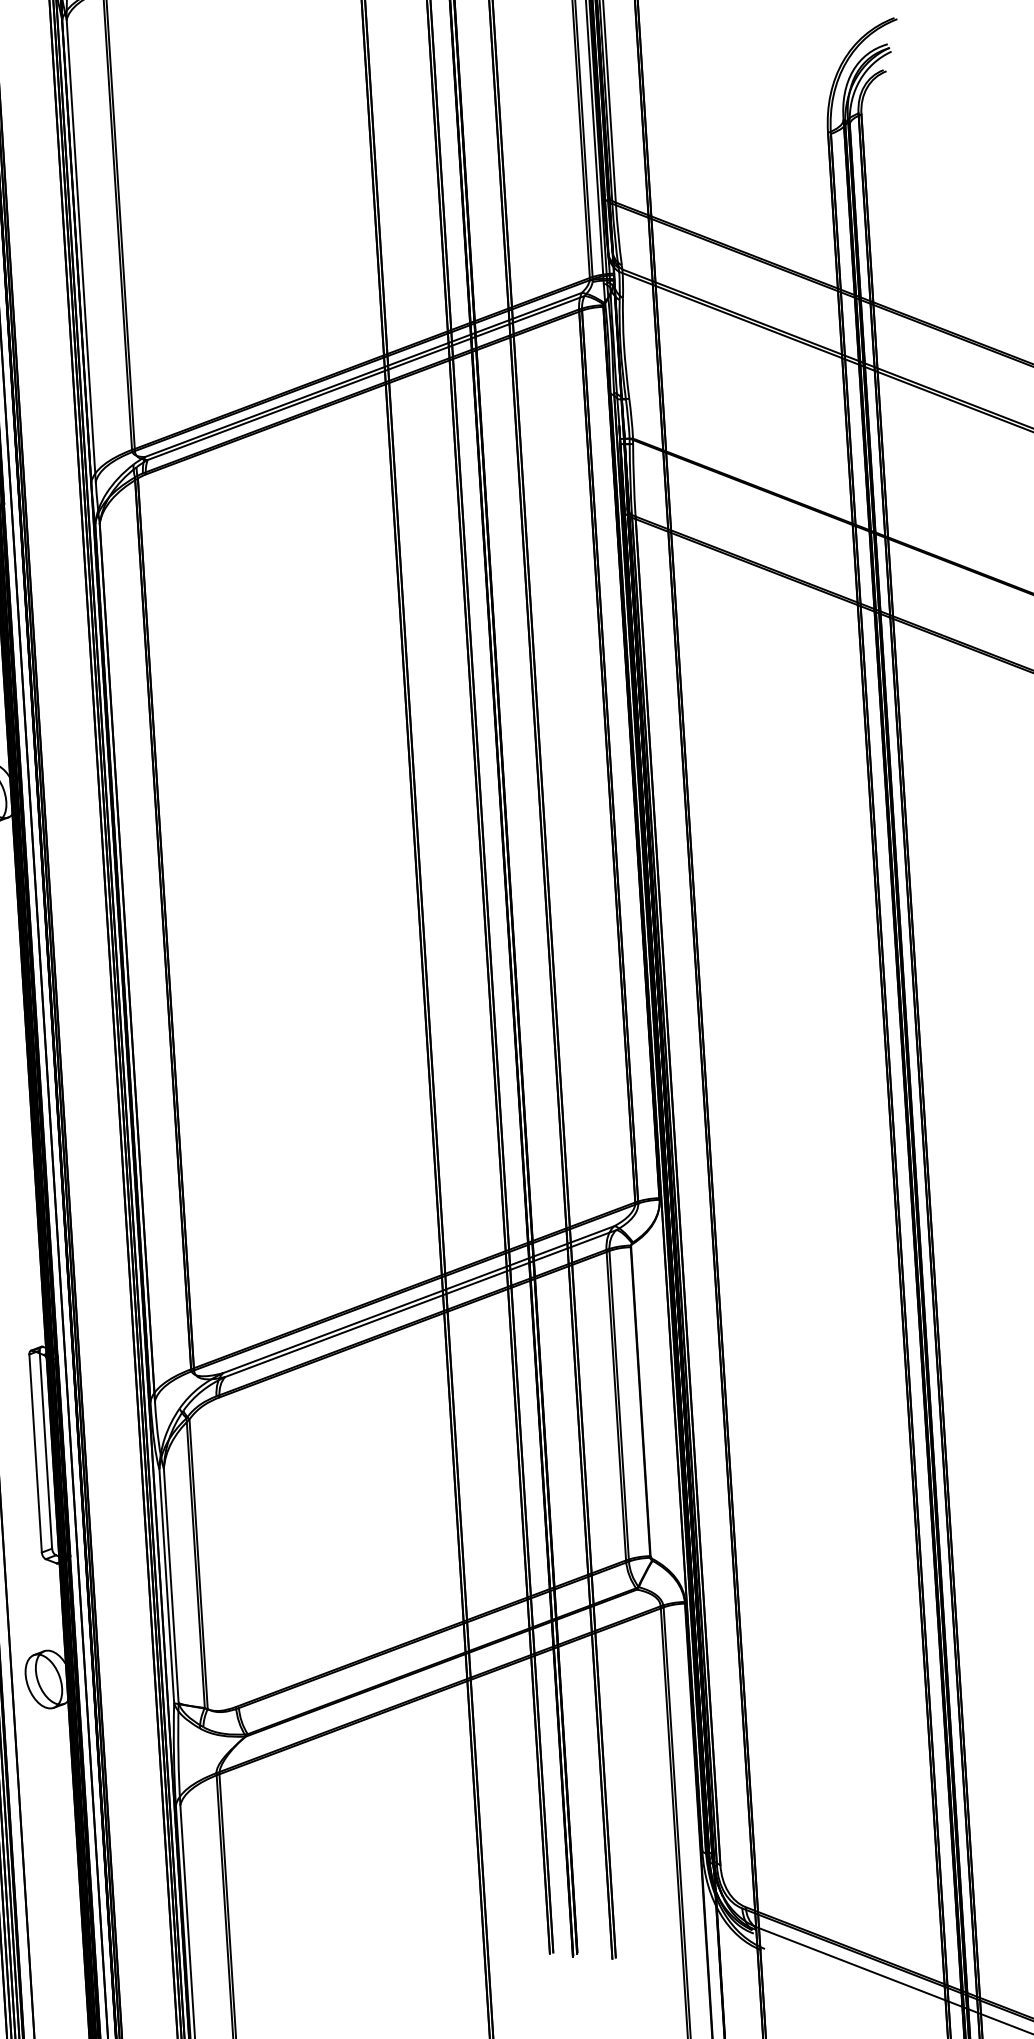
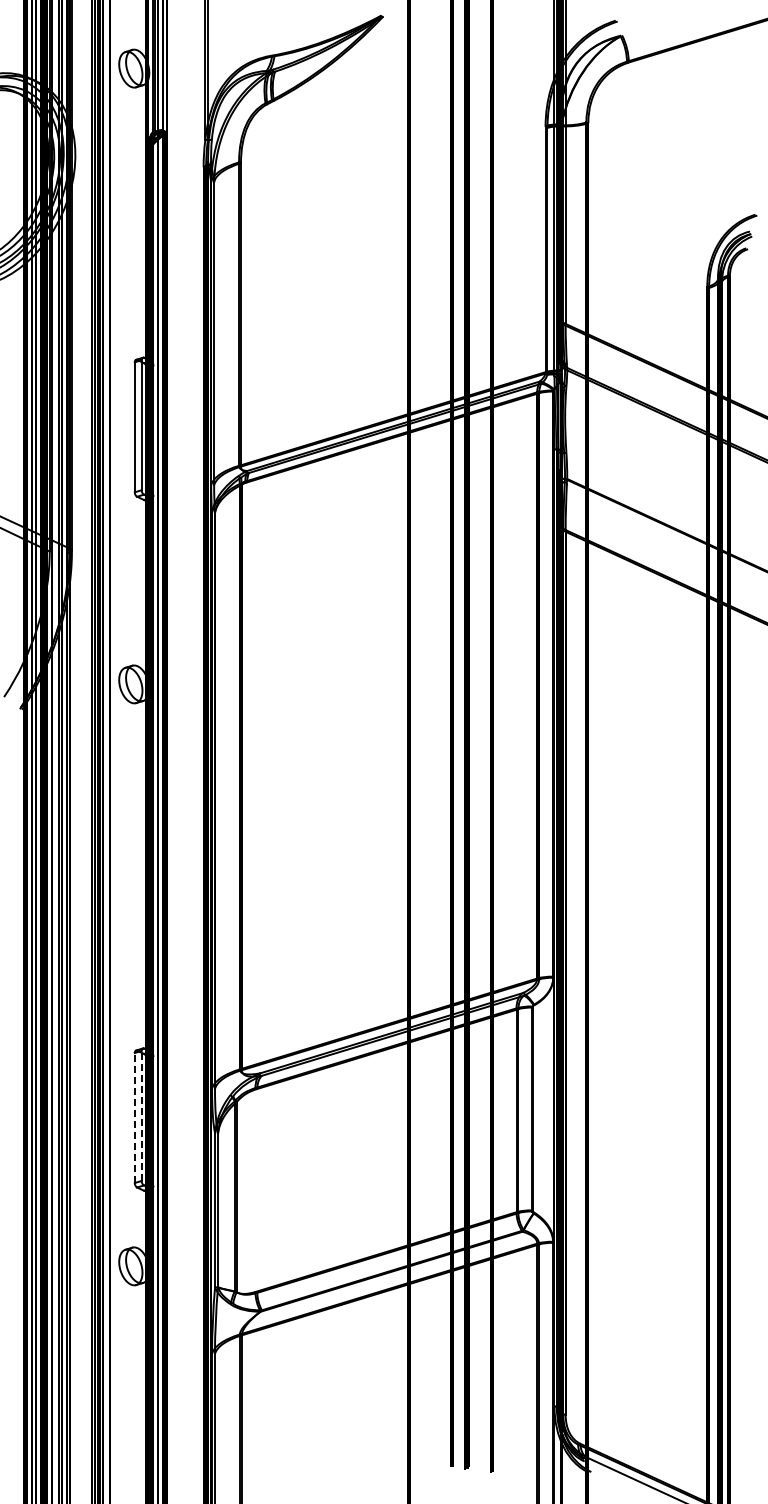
line: (45, 1449) -> (141, 1115), solid -> dashed
line: (35, 1452) -> (134, 1117), solid -> dashed

